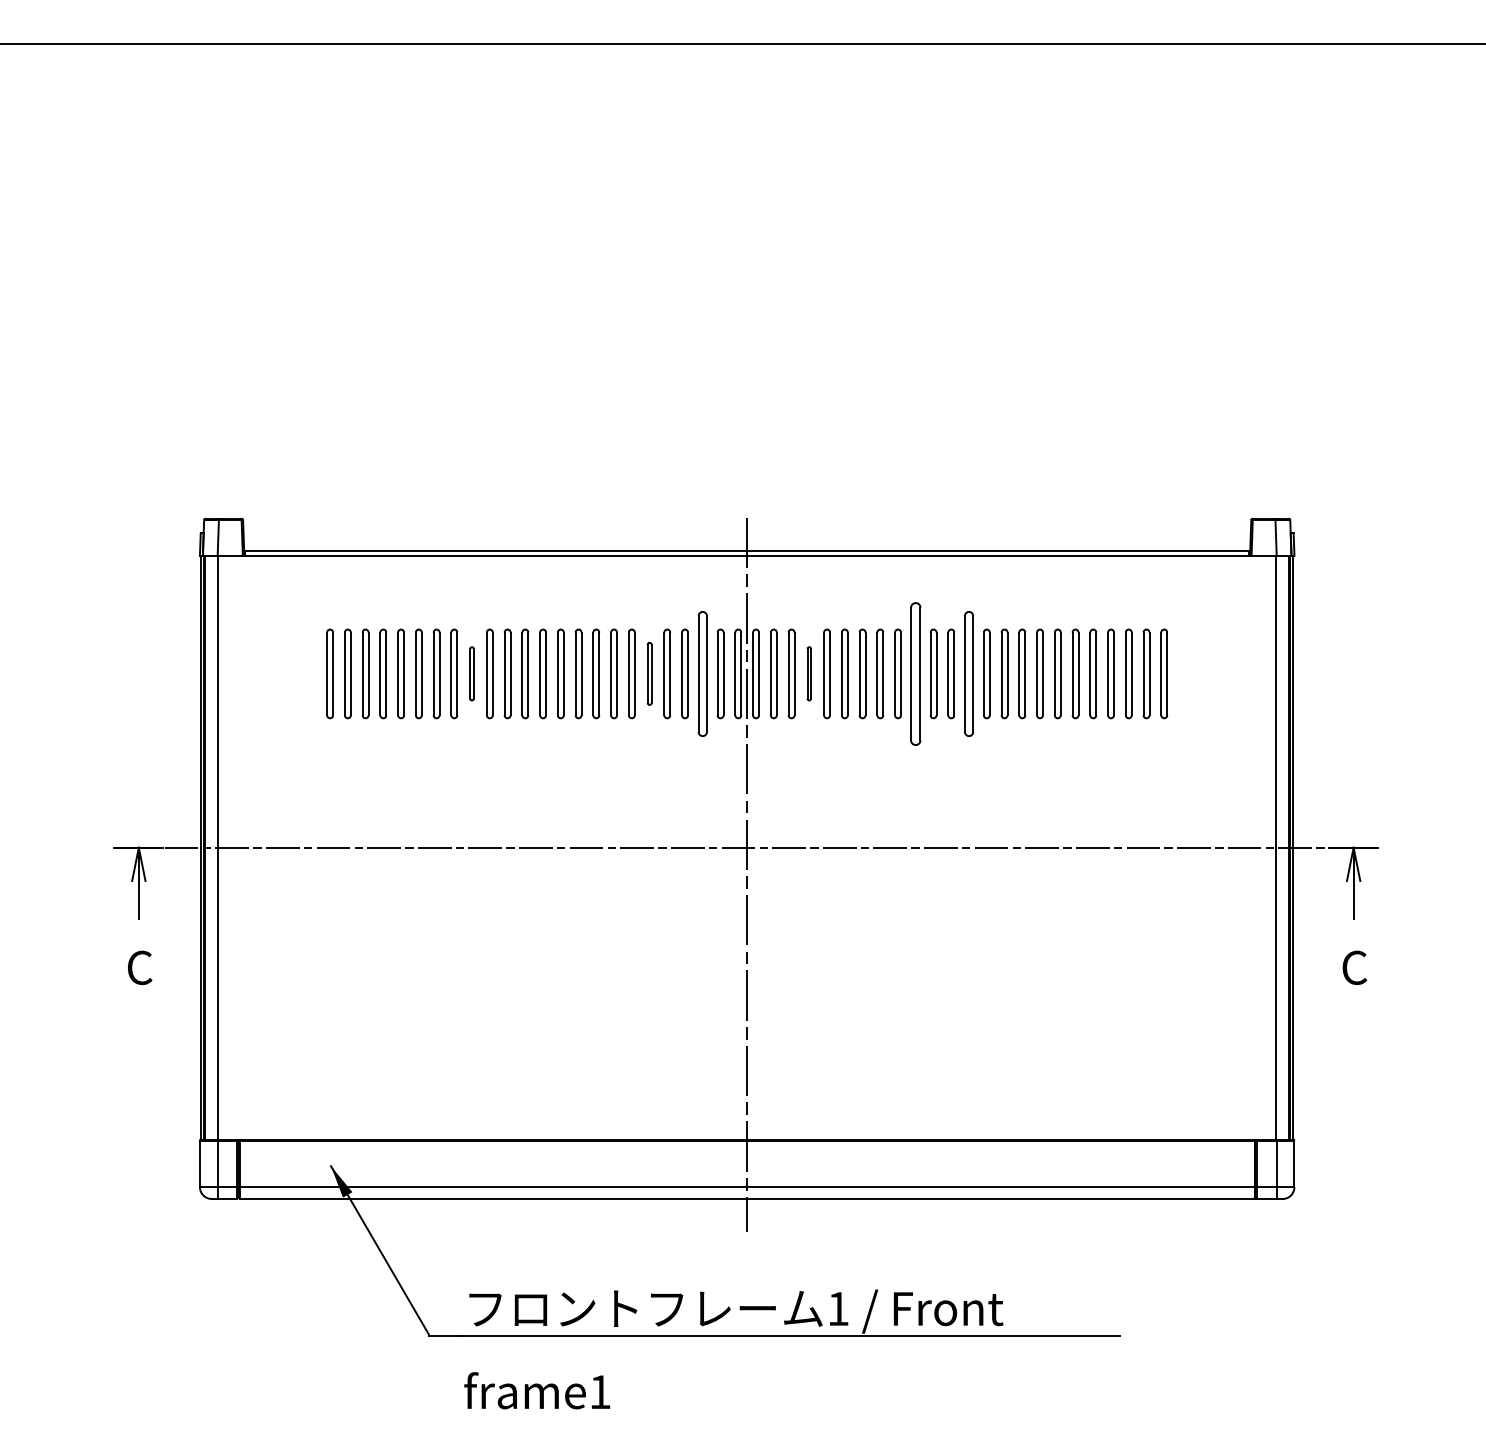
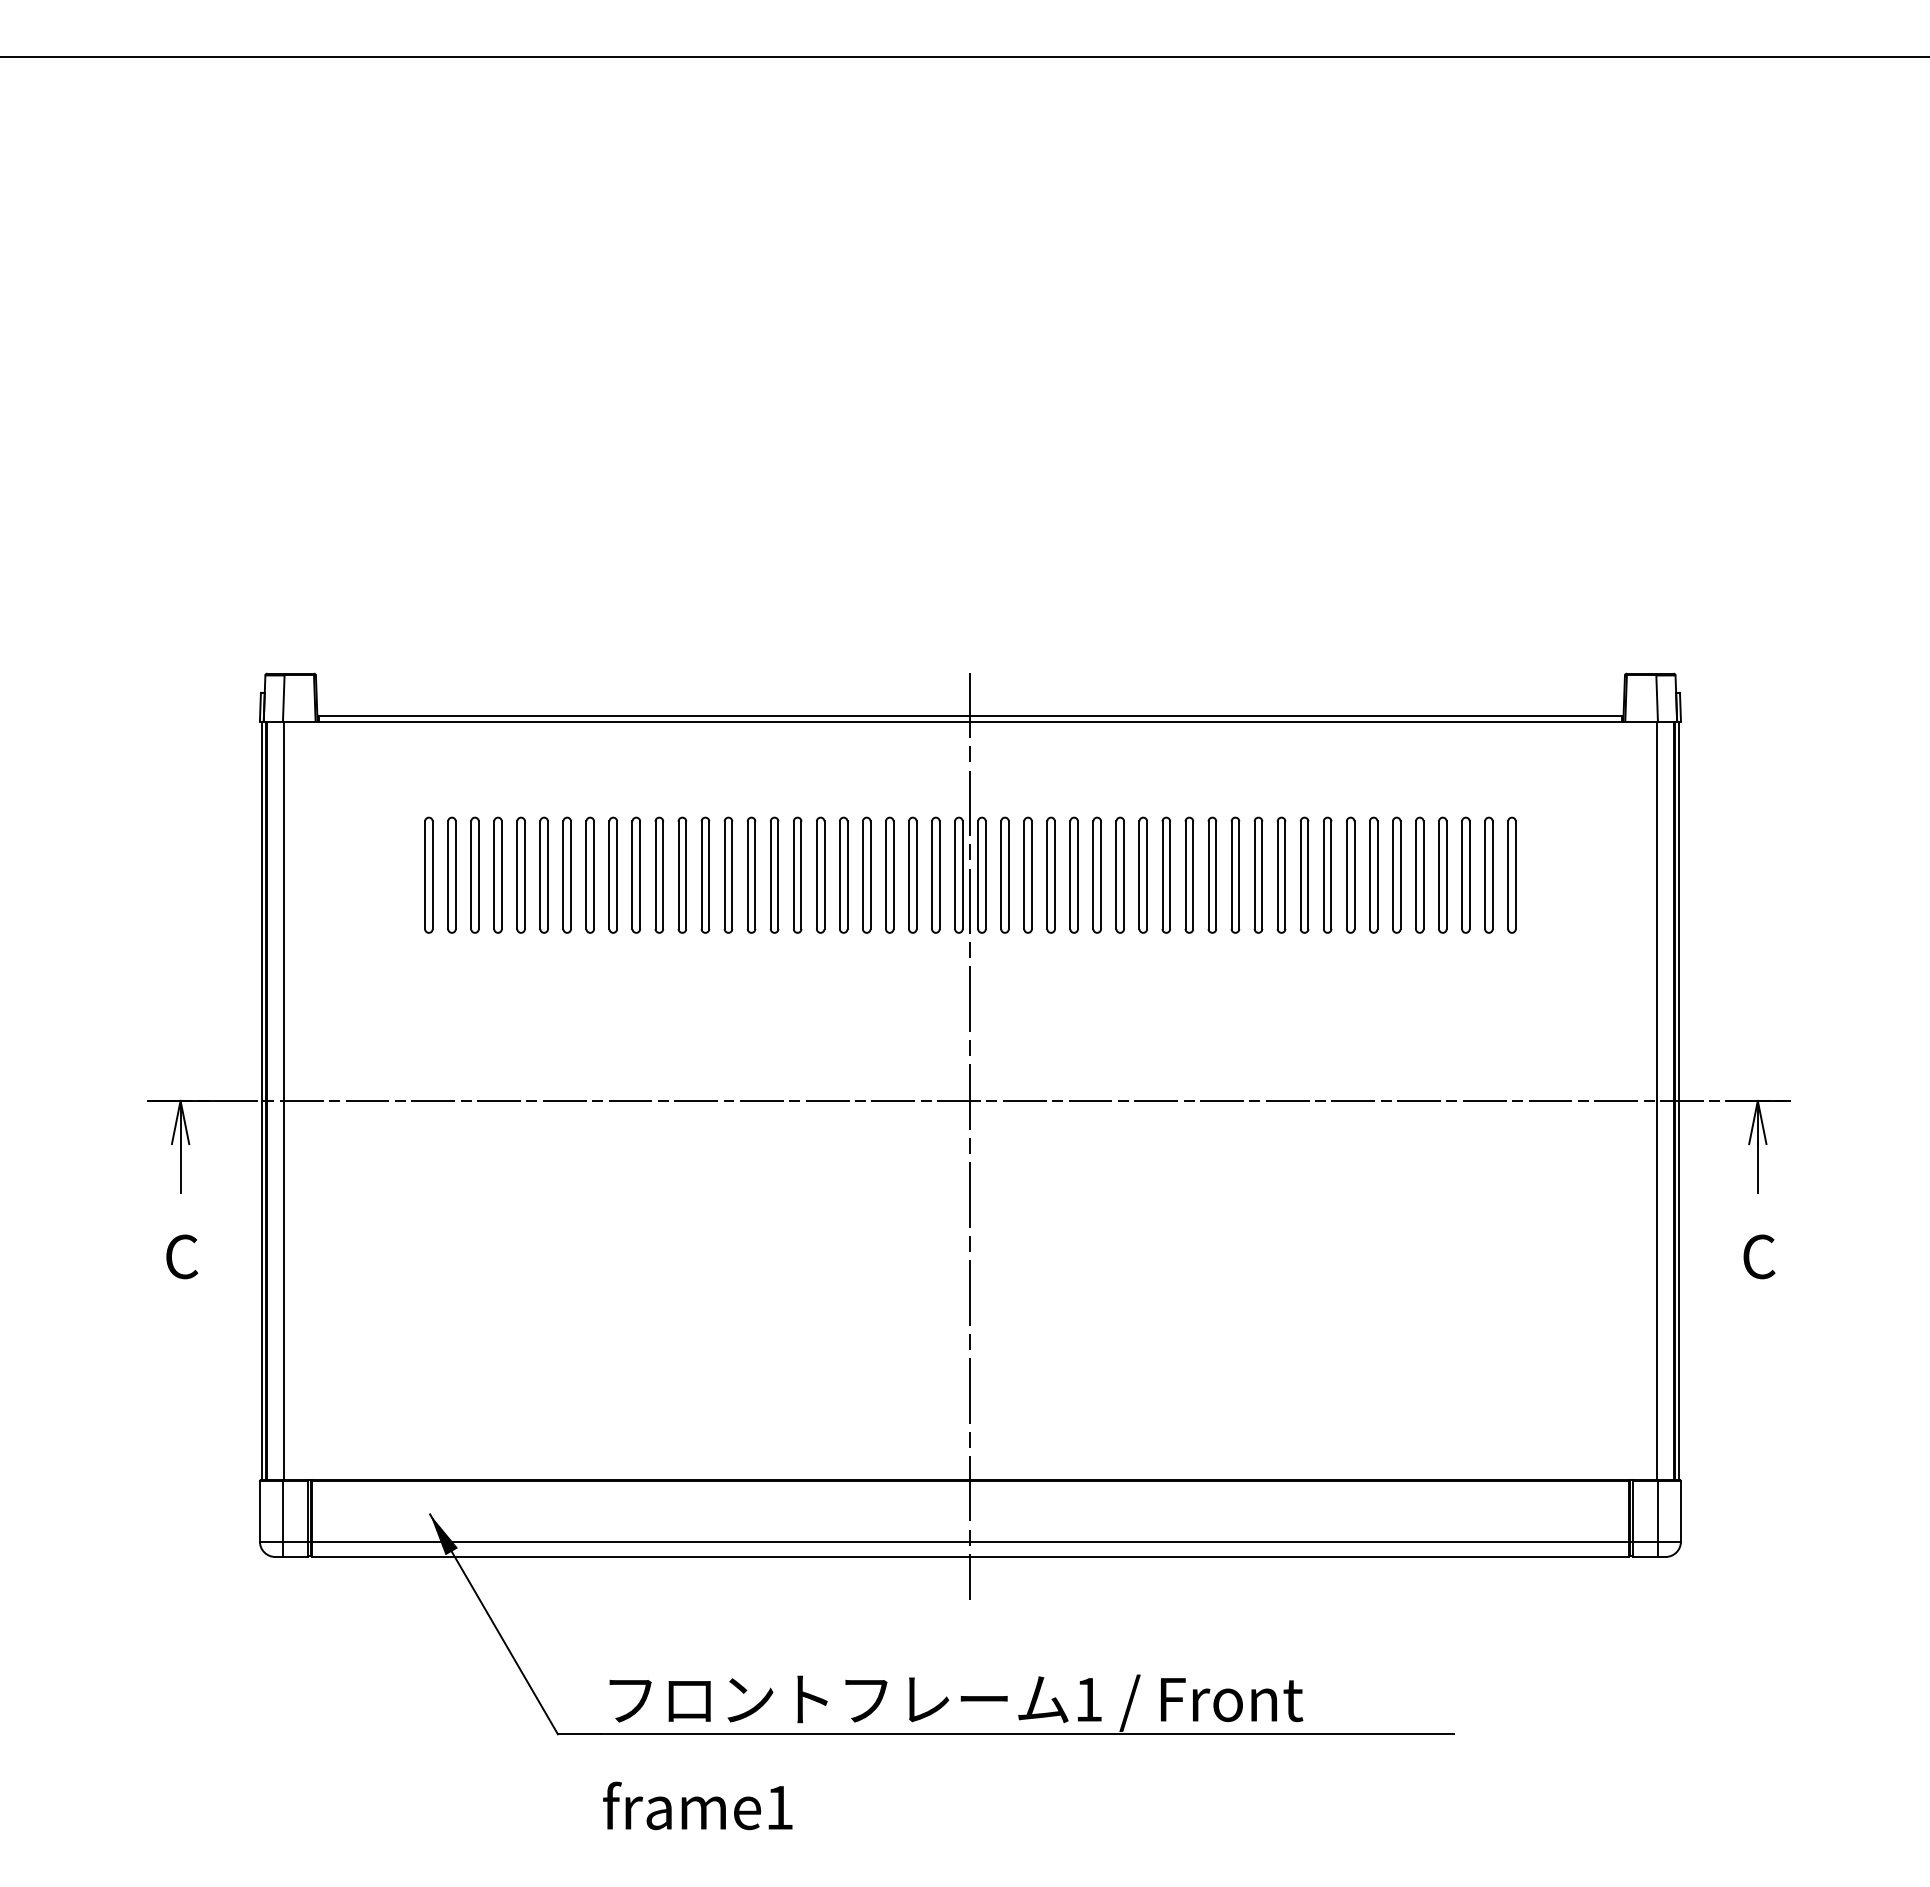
part: (471, 673) -> (612, 874), size x1.67
part: (649, 673) -> (843, 874), size x1.43
part: (702, 673) -> (912, 874), size x0.71
part: (808, 673) -> (1050, 874), size x1.67
part: (915, 673) -> (1189, 874), size x0.62
part: (969, 673) -> (1258, 874), size x0.71

